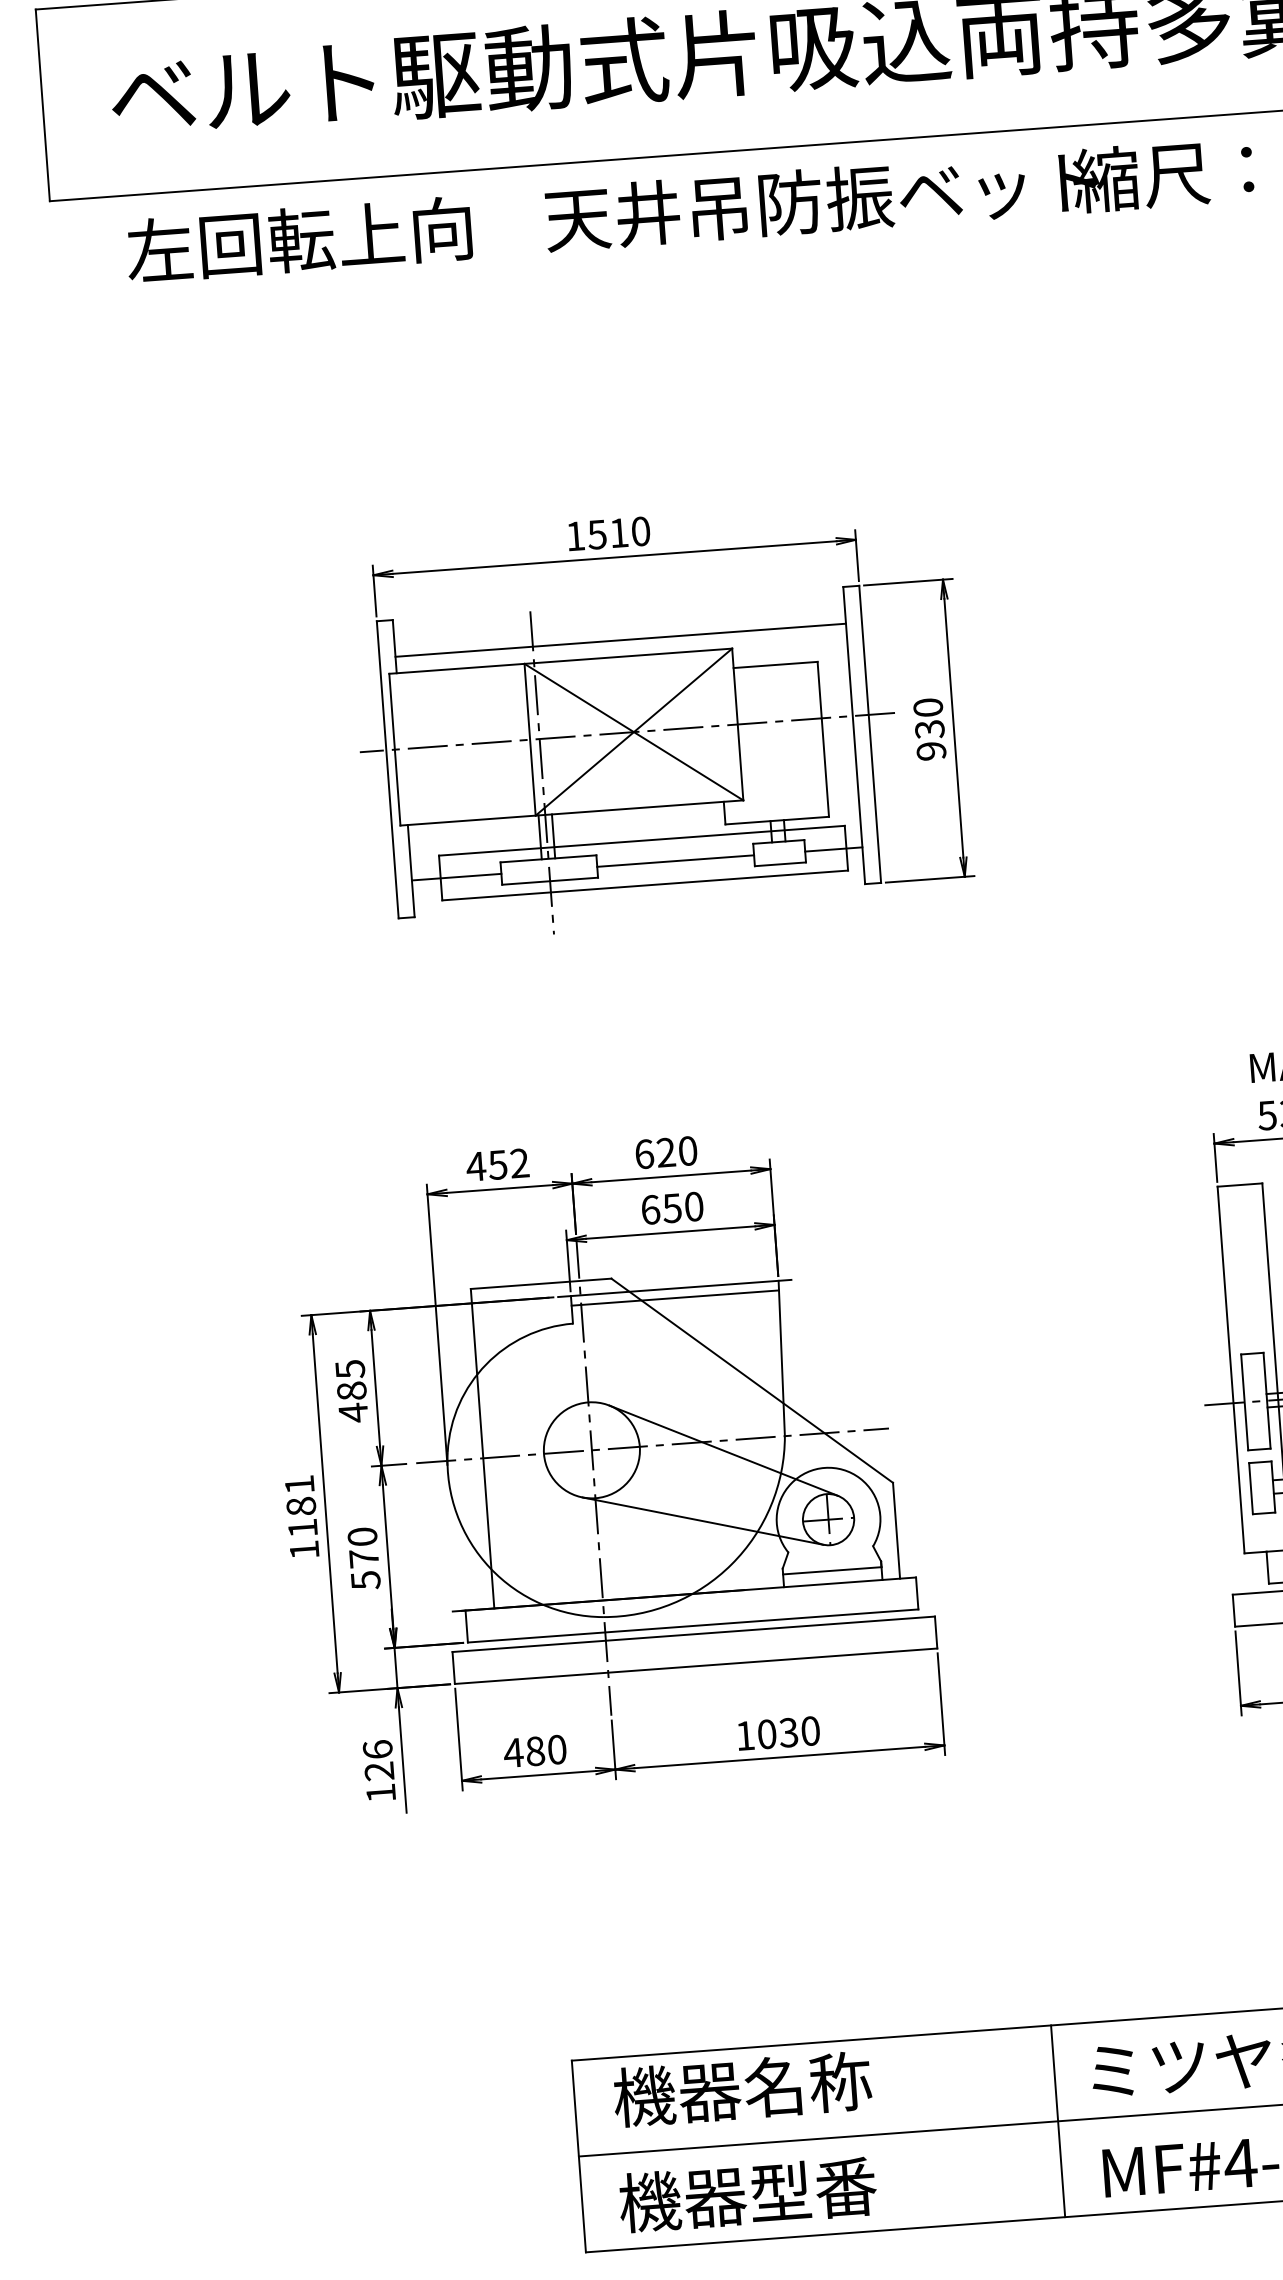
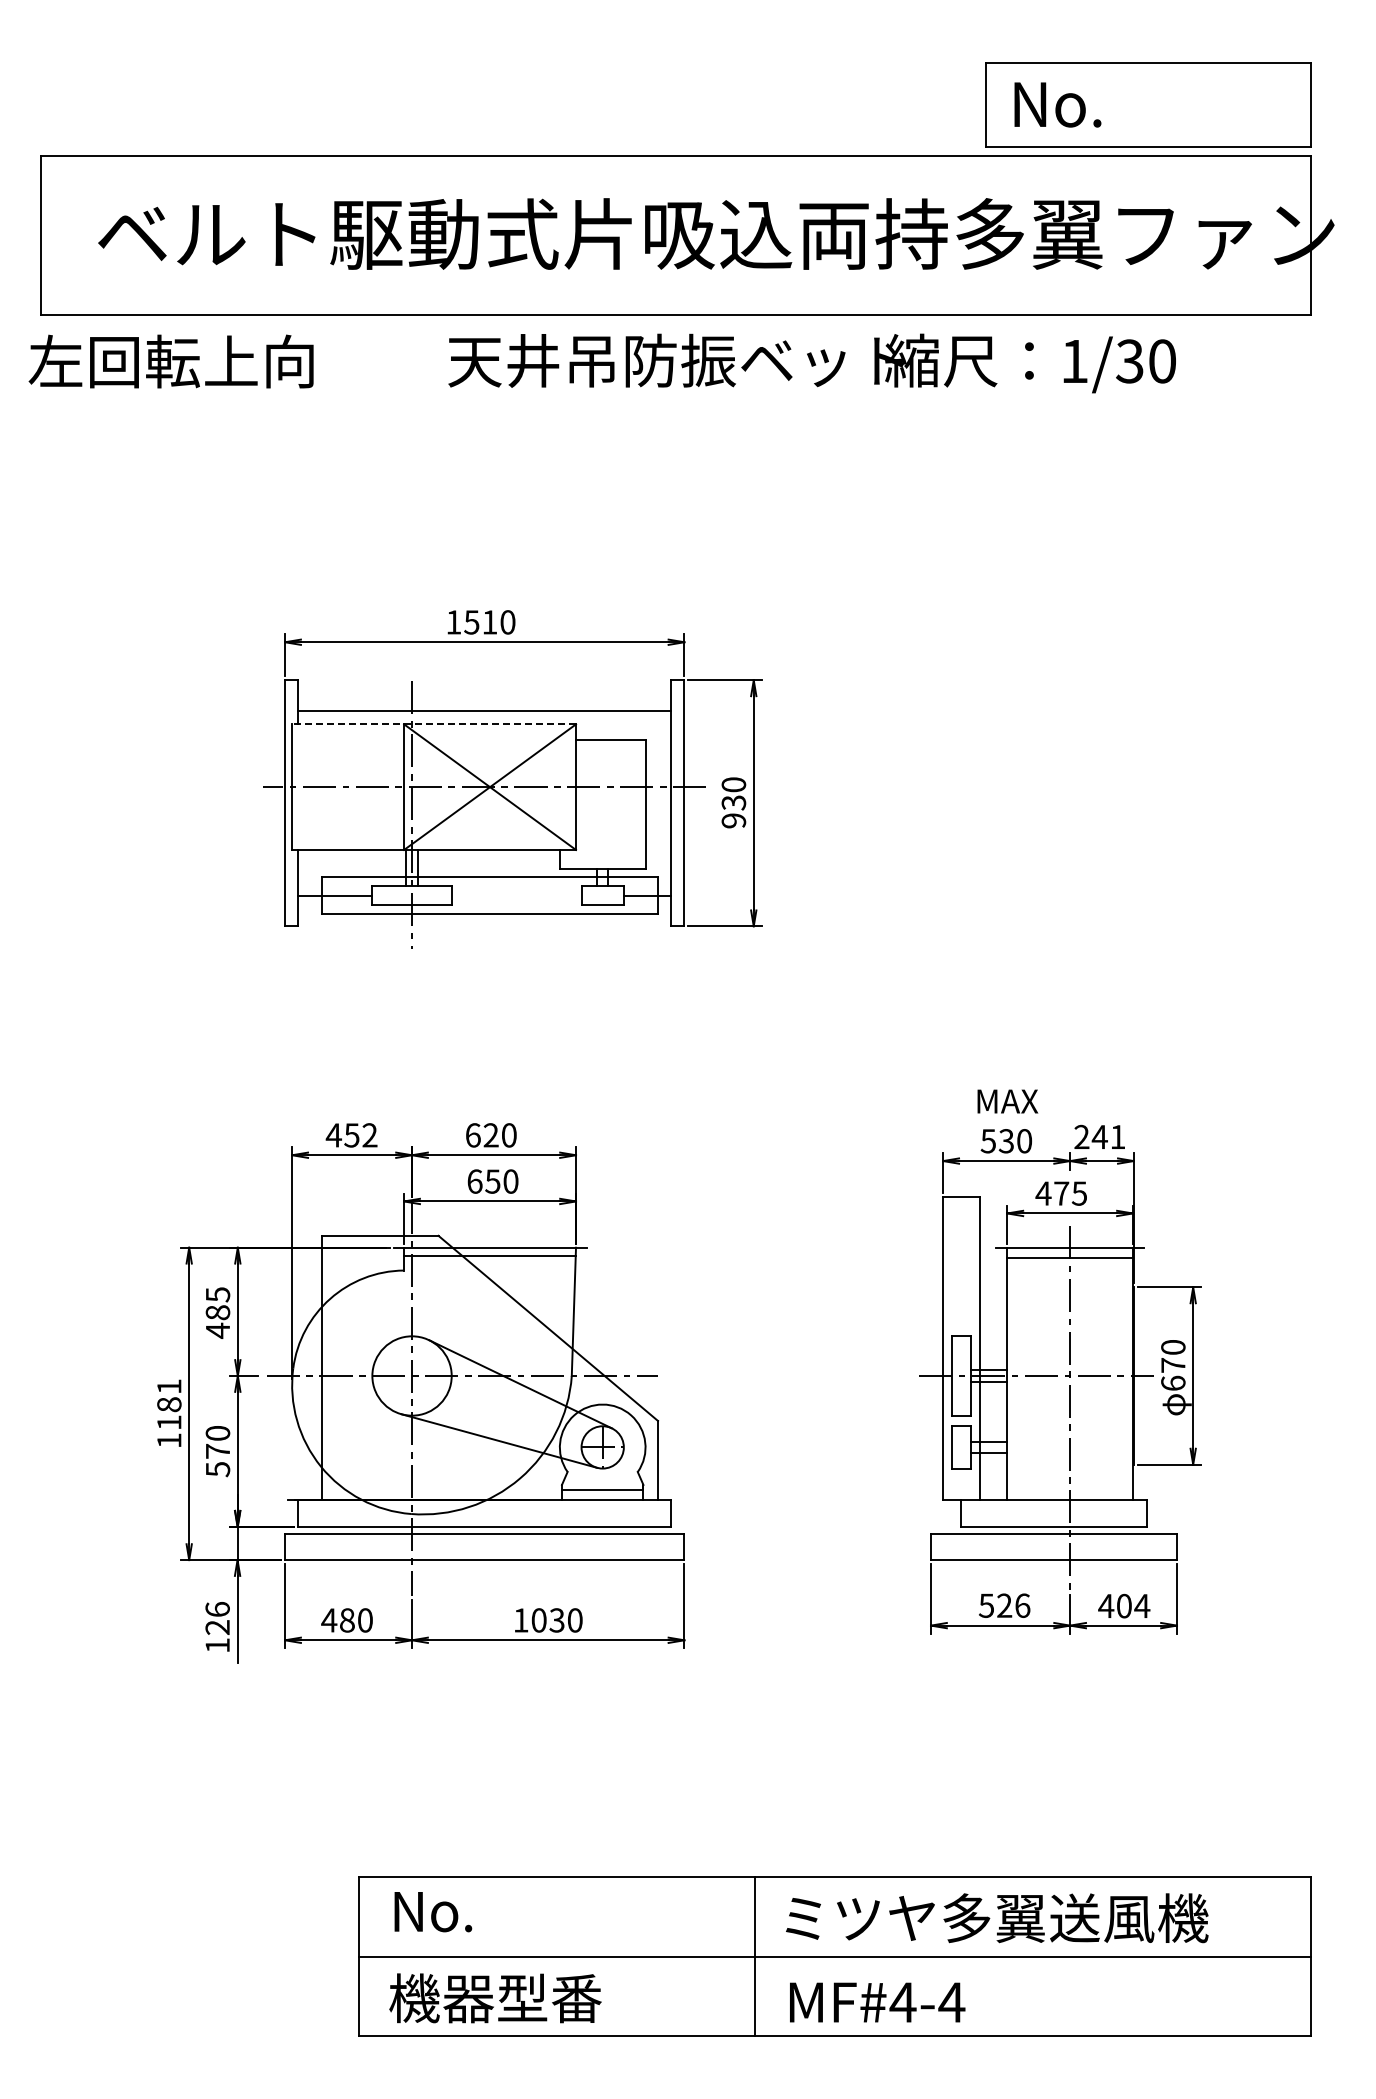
text: (298, 239) -> (170, 361), moved
line: (561, 661) -> (434, 724), solid -> dashed
line: (675, 860) -> (516, 895), removed
text: (742, 2089) -> (497, 1911), 機器名称 -> No.

